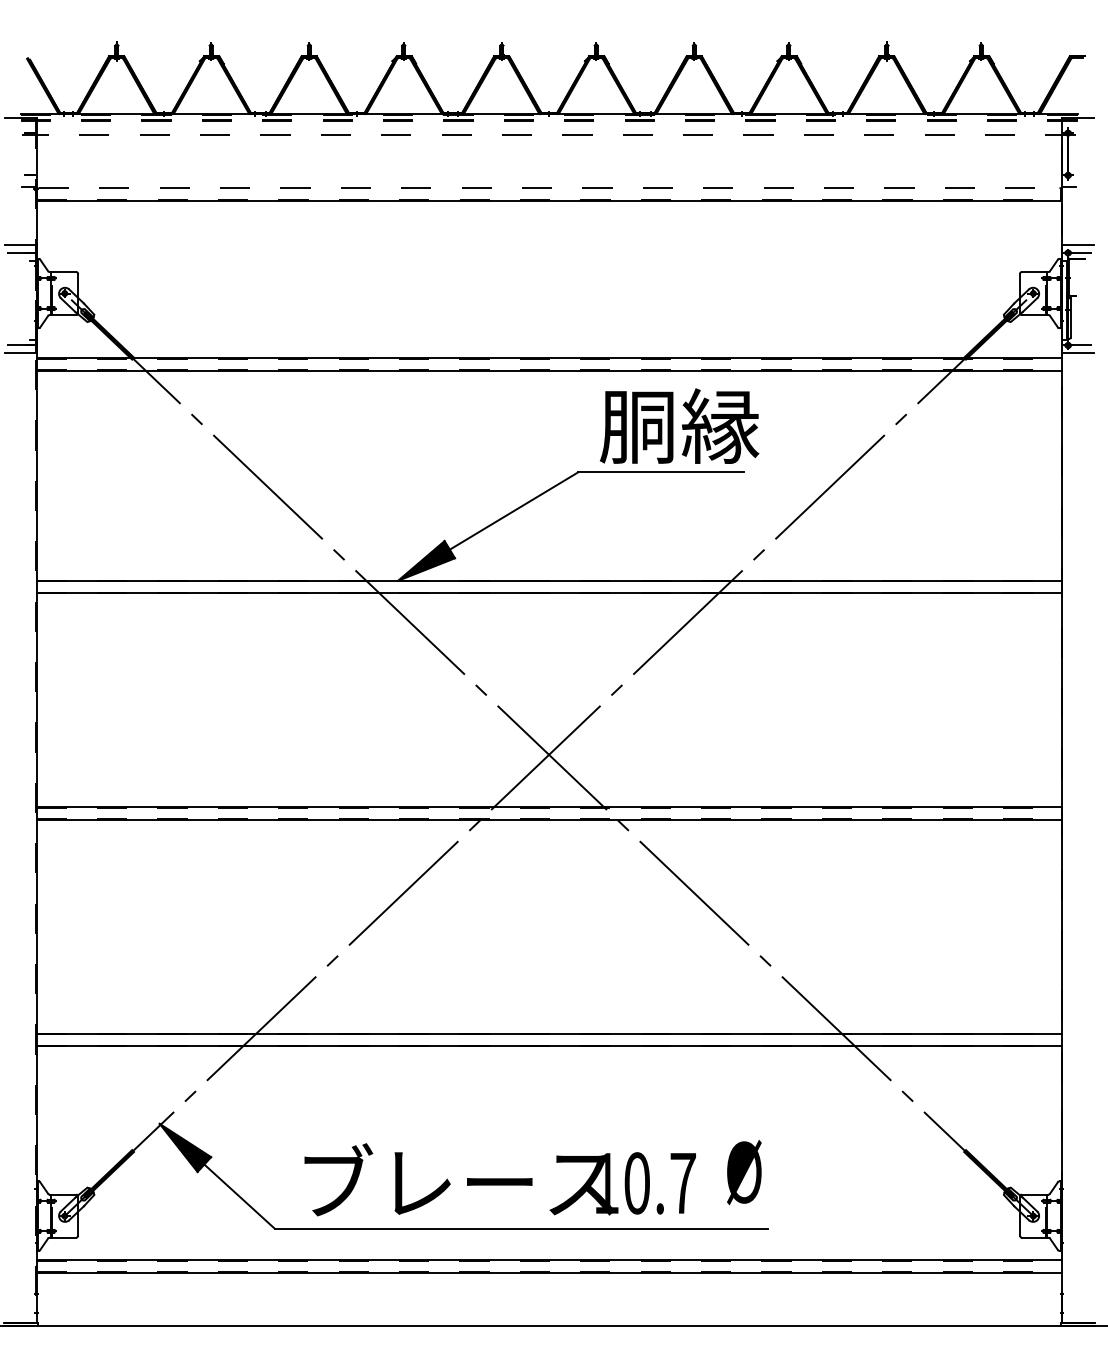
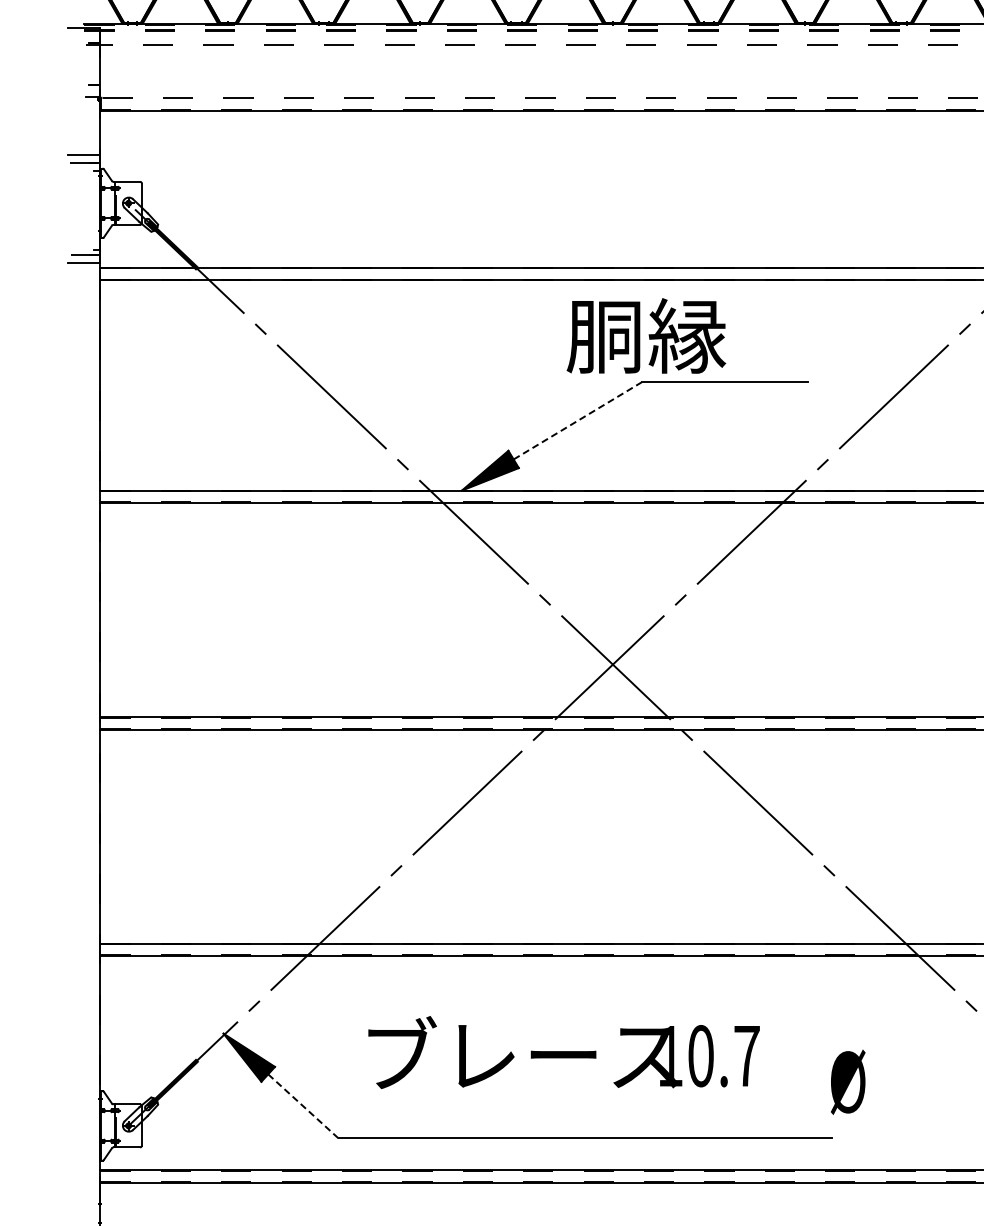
text: (679, 425) -> (646, 335), moved
line: (513, 511) -> (577, 421), solid -> dashed
text: (744, 1172) -> (848, 1082), moved
text: (499, 1179) -> (563, 1052), moved
line: (239, 1196) -> (303, 1106), solid -> dashed

